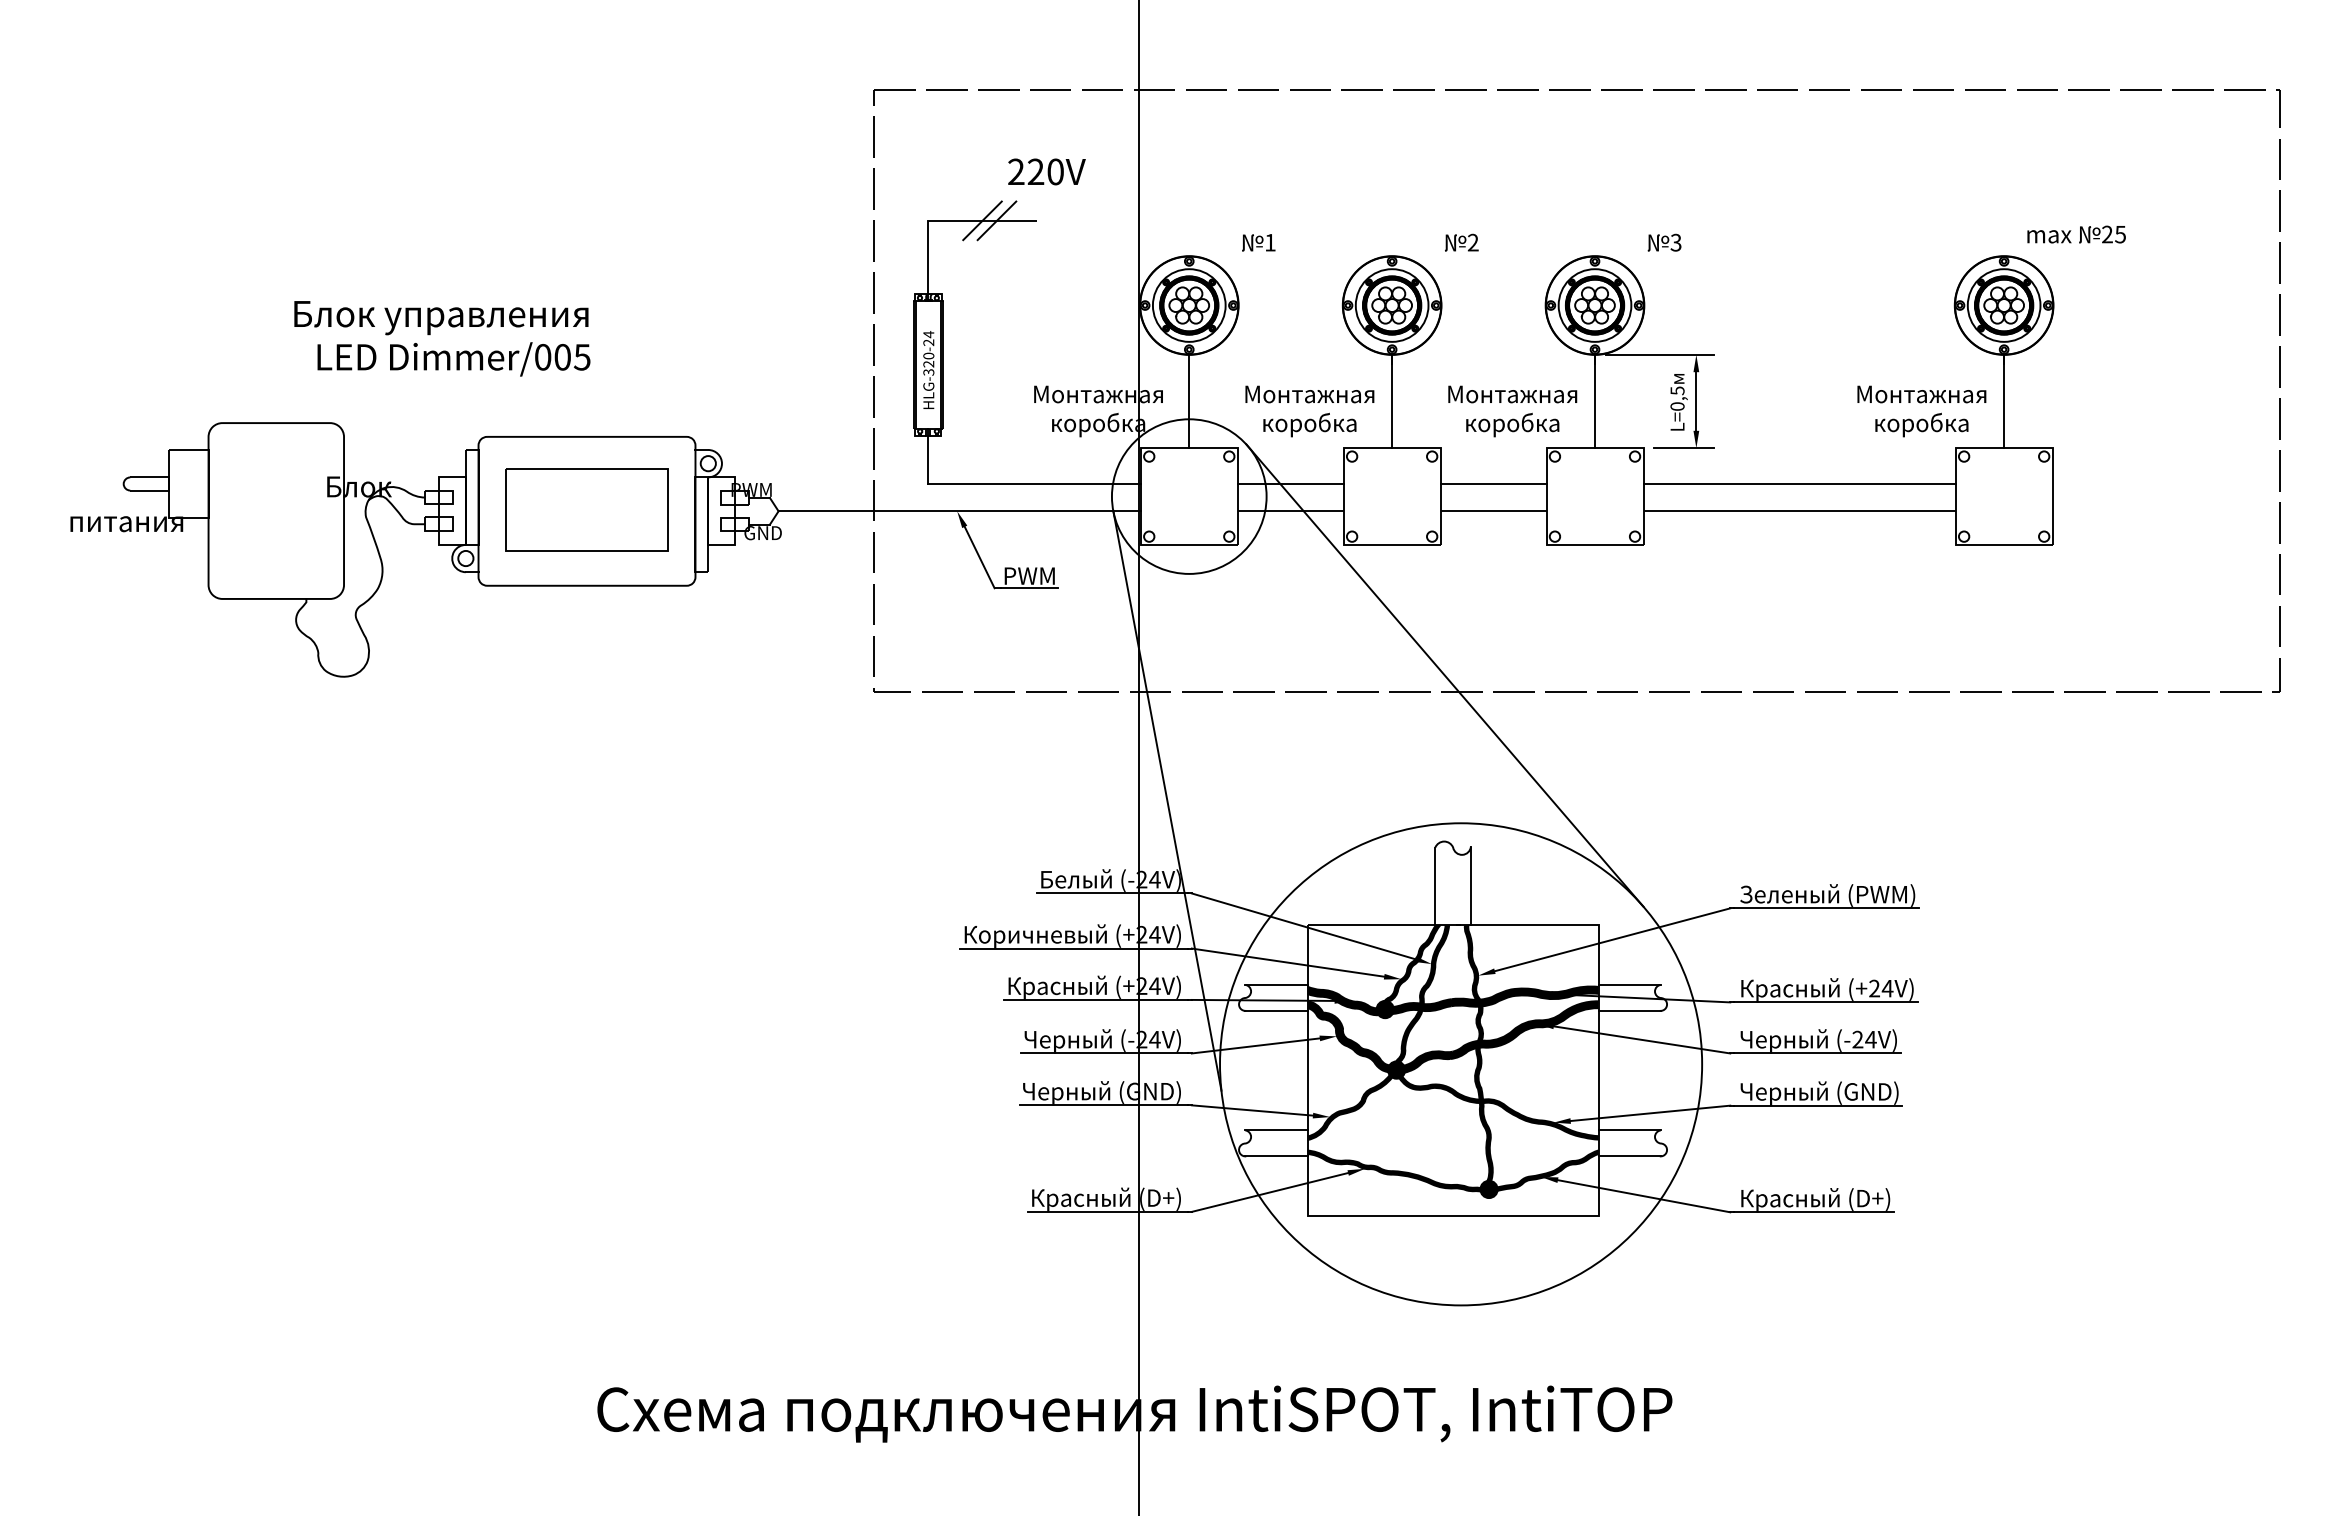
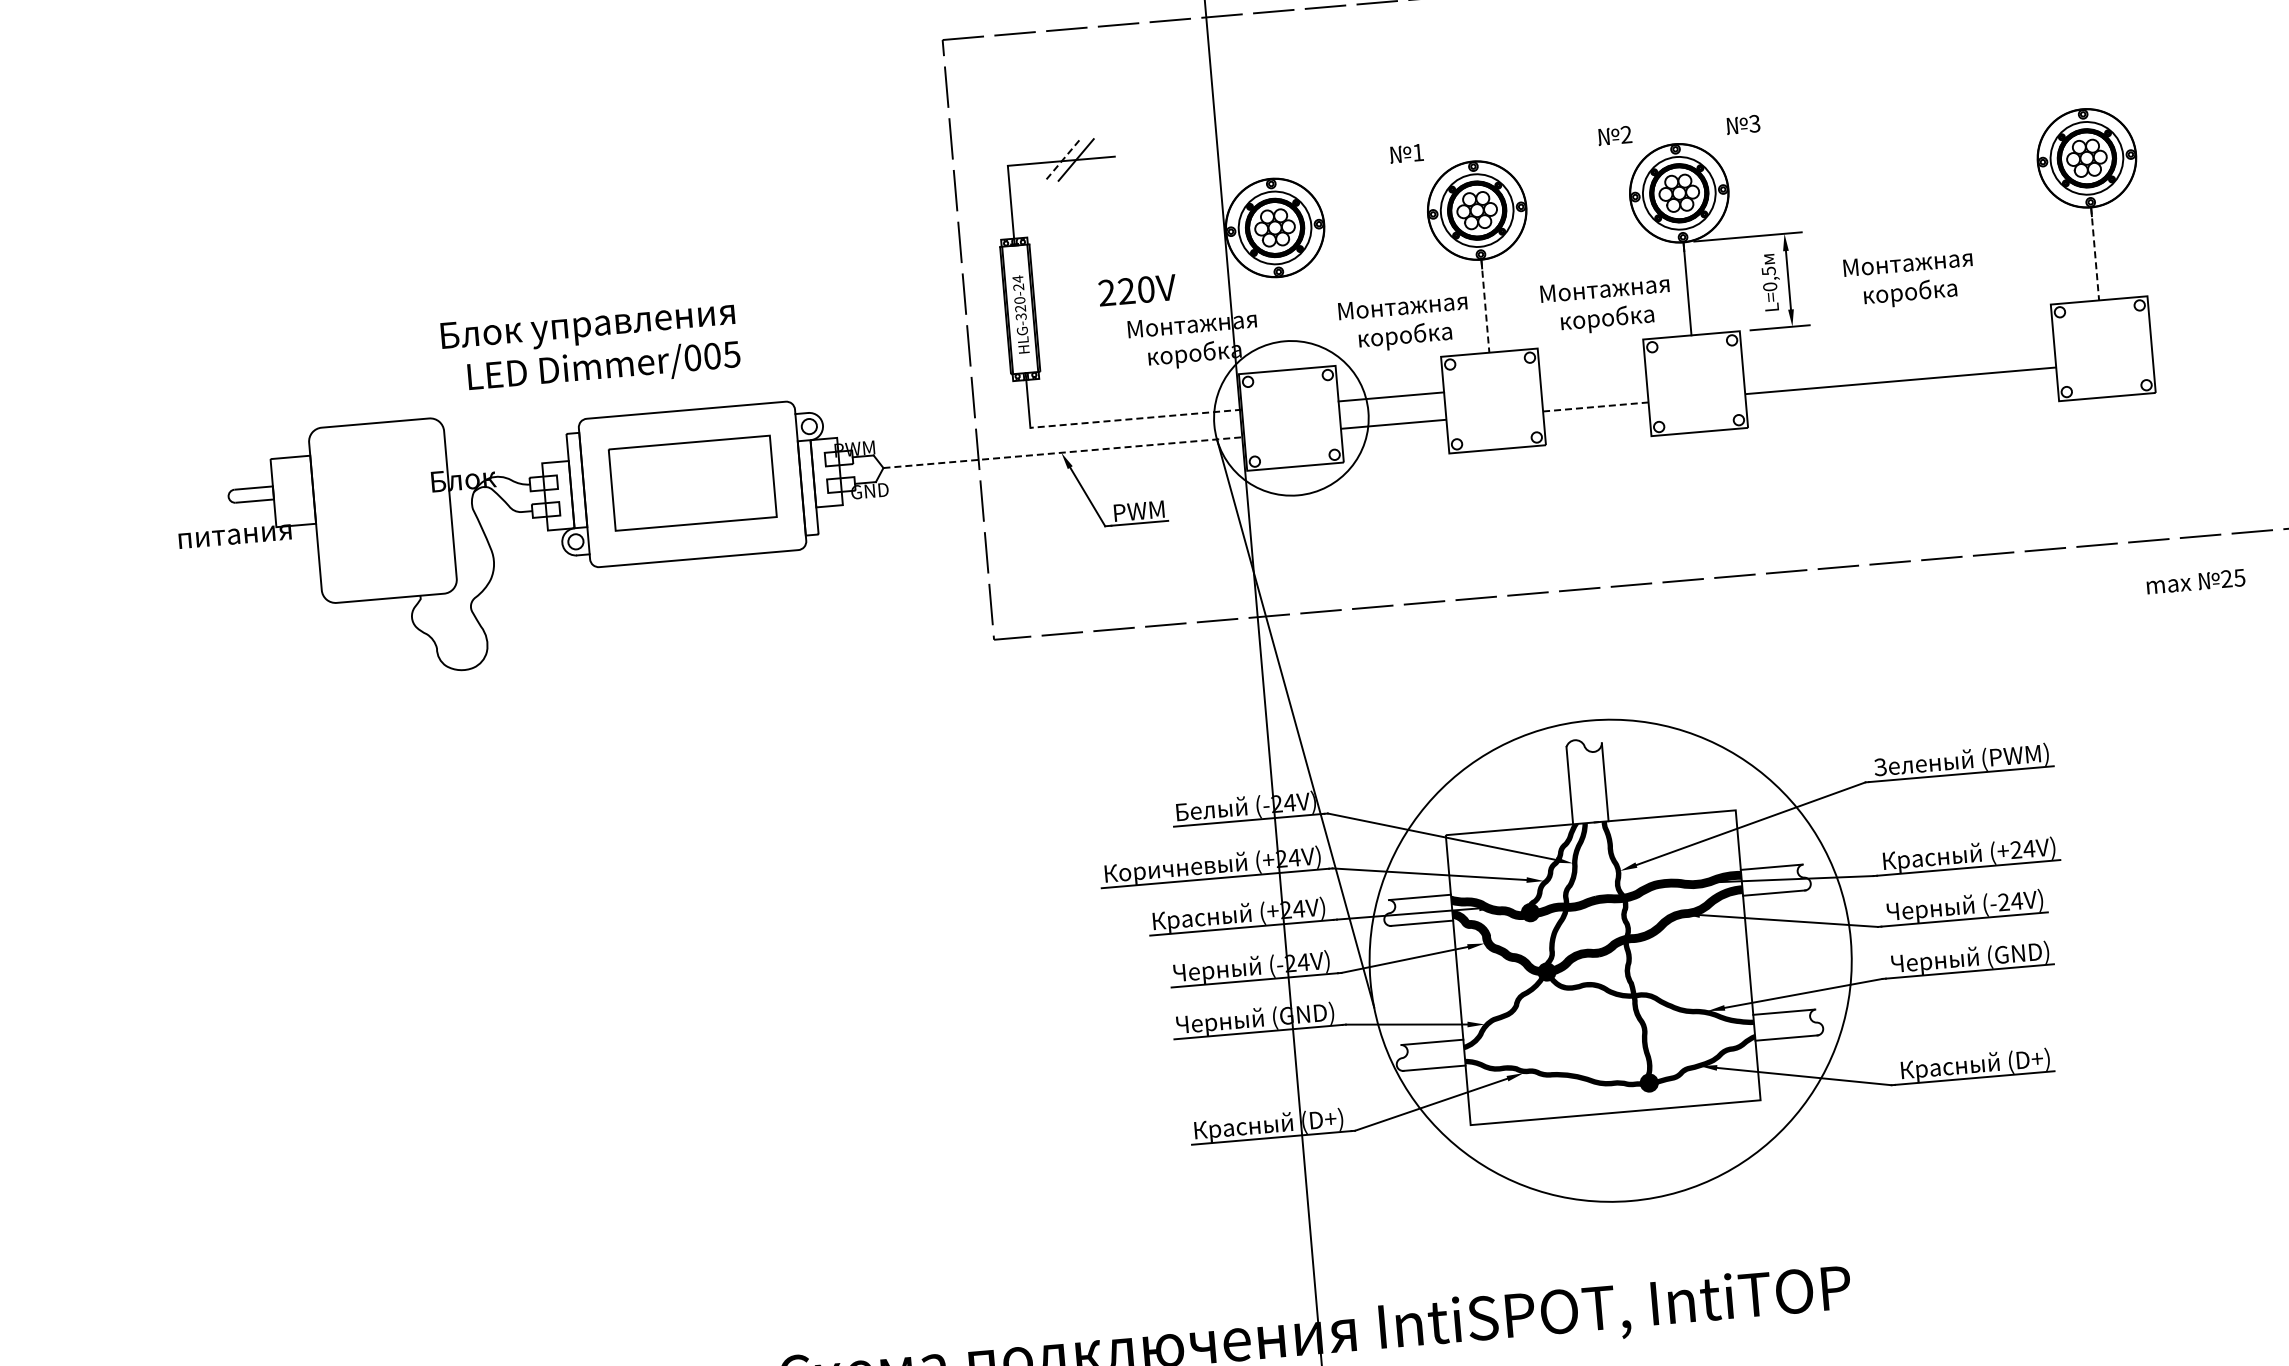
text: (1046, 171) -> (1137, 289), moved
line: (982, 221) -> (1061, 161), solid -> dashed
text: (2076, 234) -> (2195, 581), moved
text: (1258, 242) -> (1406, 153), moved
text: (1461, 242) -> (1614, 135), moved
text: (442, 338) -> (591, 347), moved
line: (1189, 401) -> (1283, 323), removed
line: (1392, 401) -> (1485, 306), solid -> dashed
line: (2004, 401) -> (2095, 253), solid -> dashed
text: (1921, 411) -> (1909, 279), moved
line: (1034, 483) -> (1136, 418), solid -> dashed
line: (1493, 483) -> (1593, 379), removed
line: (1799, 483) -> (1898, 353), removed
line: (960, 511) -> (1064, 452), solid -> dashed
line: (1493, 511) -> (1595, 407), solid -> dashed
line: (1444, 675) -> (1560, 574), removed

